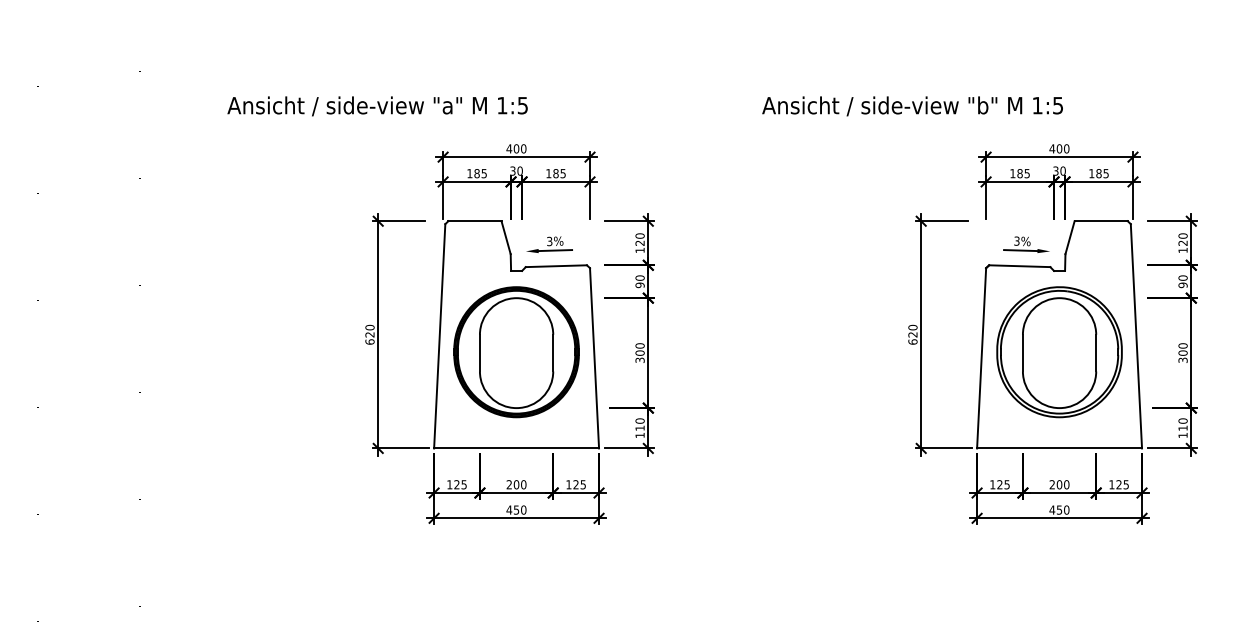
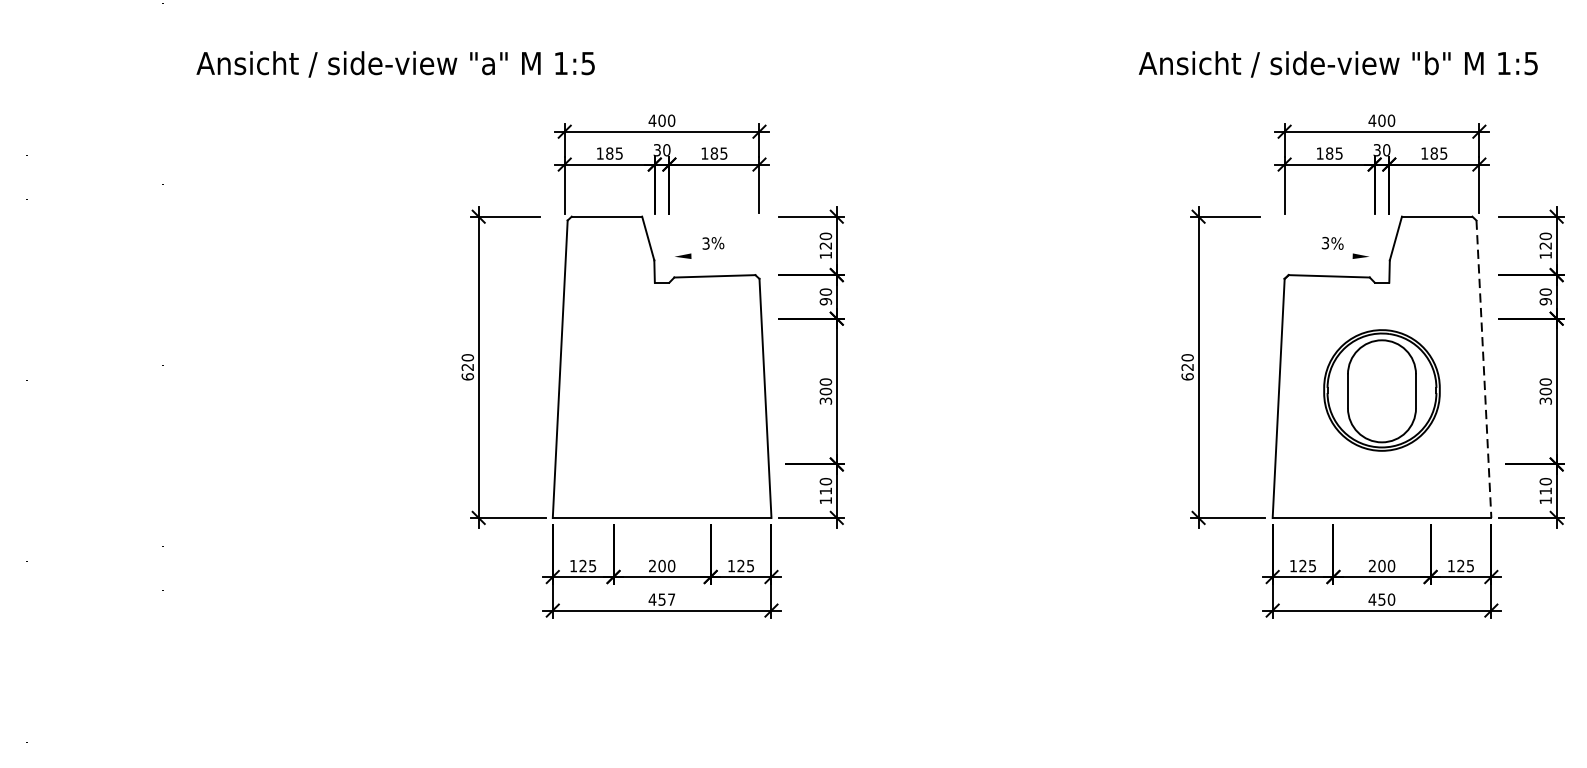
text: (377, 106) -> (395, 64), moved
text: (912, 106) -> (1338, 64), moved
line: (555, 250) -> (713, 255), removed
line: (1020, 250) -> (1330, 255), removed
line: (1136, 336) -> (1484, 369), solid -> dashed
part: (516, 352) -> (662, 390), removed
part: (1059, 352) -> (1381, 390), size x0.7
text: (523, 509) -> (671, 598), 450 -> 457

